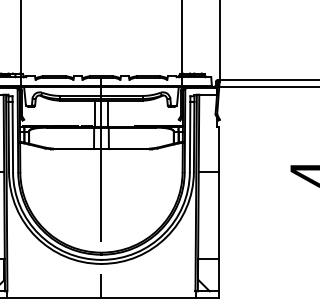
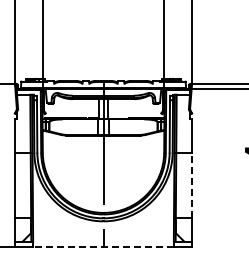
line: (219, 214) -> (191, 184), solid -> dashed
line: (101, 297) -> (103, 246), solid -> dashed

